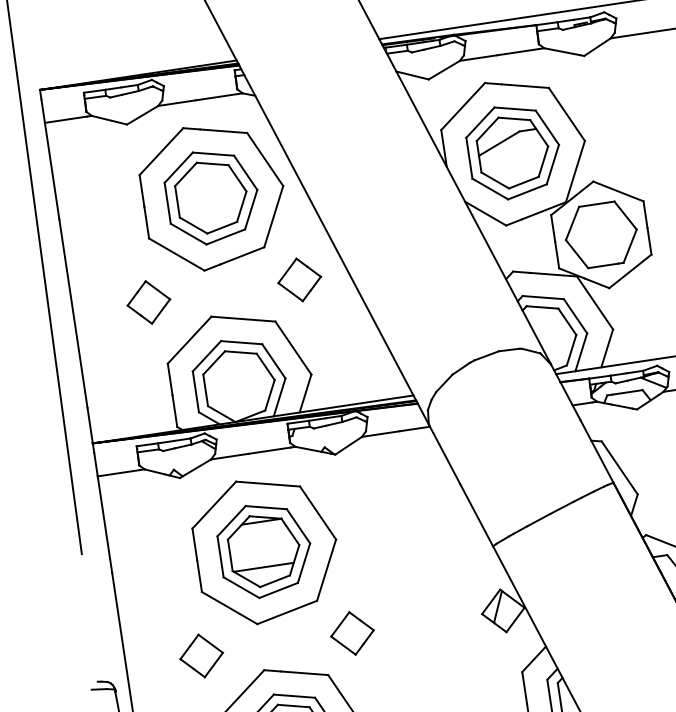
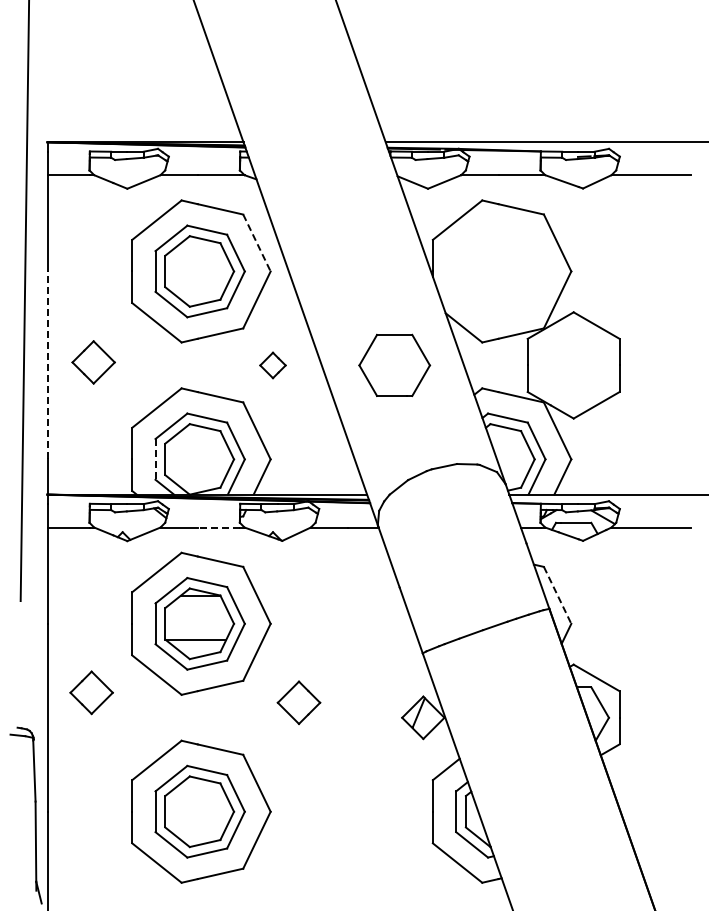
part: (513, 151) -> (500, 271), removed
line: (264, 160) -> (256, 243), solid -> dashed
part: (601, 233) -> (394, 364), moved
part: (299, 280) -> (272, 365), size x0.6
part: (148, 302) -> (93, 362), moved
line: (73, 313) -> (47, 365), solid -> dashed
line: (195, 391) -> (155, 459), solid -> dashed
line: (269, 450) -> (218, 527), solid -> dashed
line: (619, 468) -> (557, 595), solid -> dashed
part: (351, 633) -> (298, 702), moved
part: (201, 655) -> (91, 692), moved

